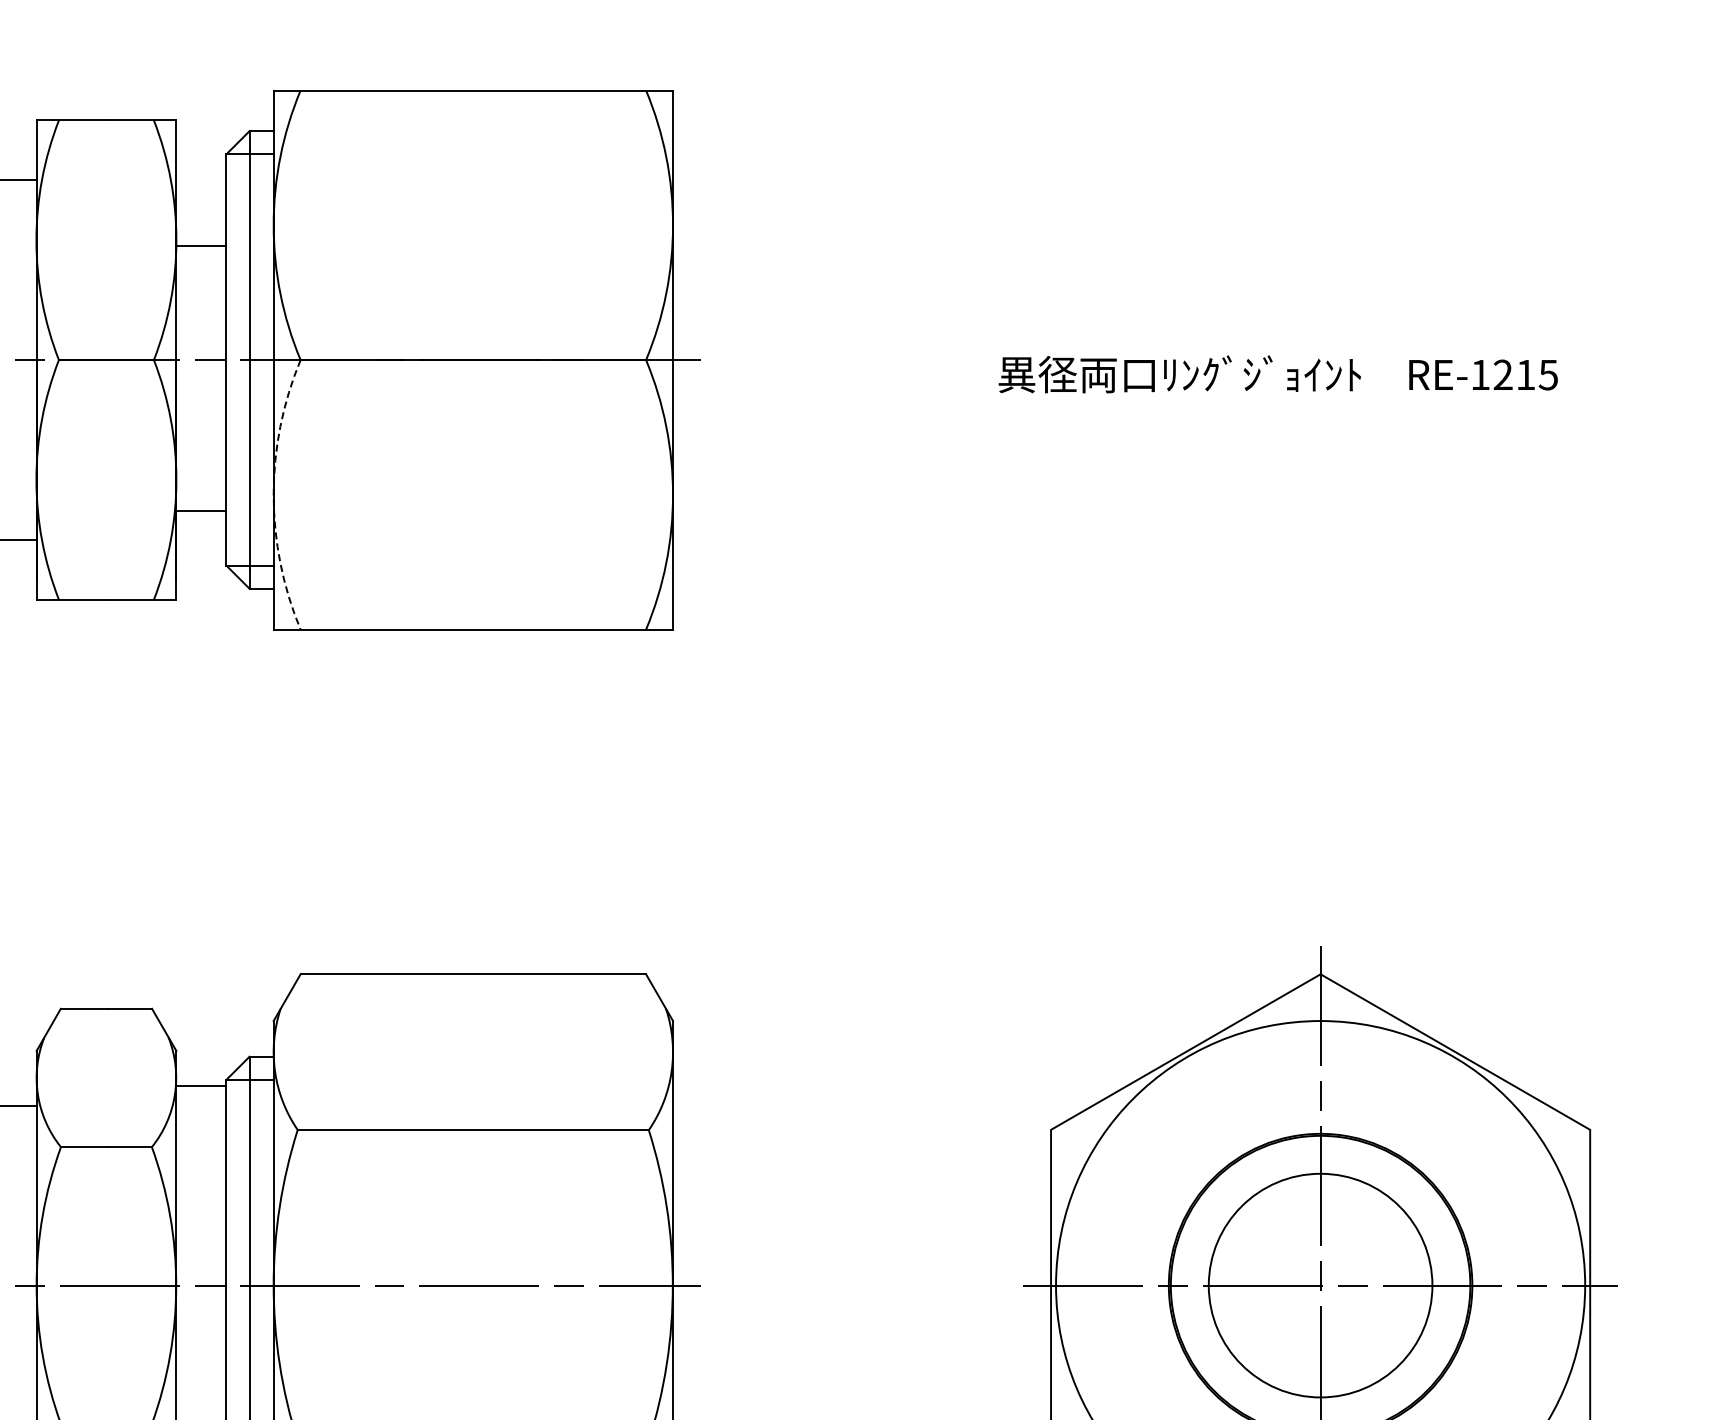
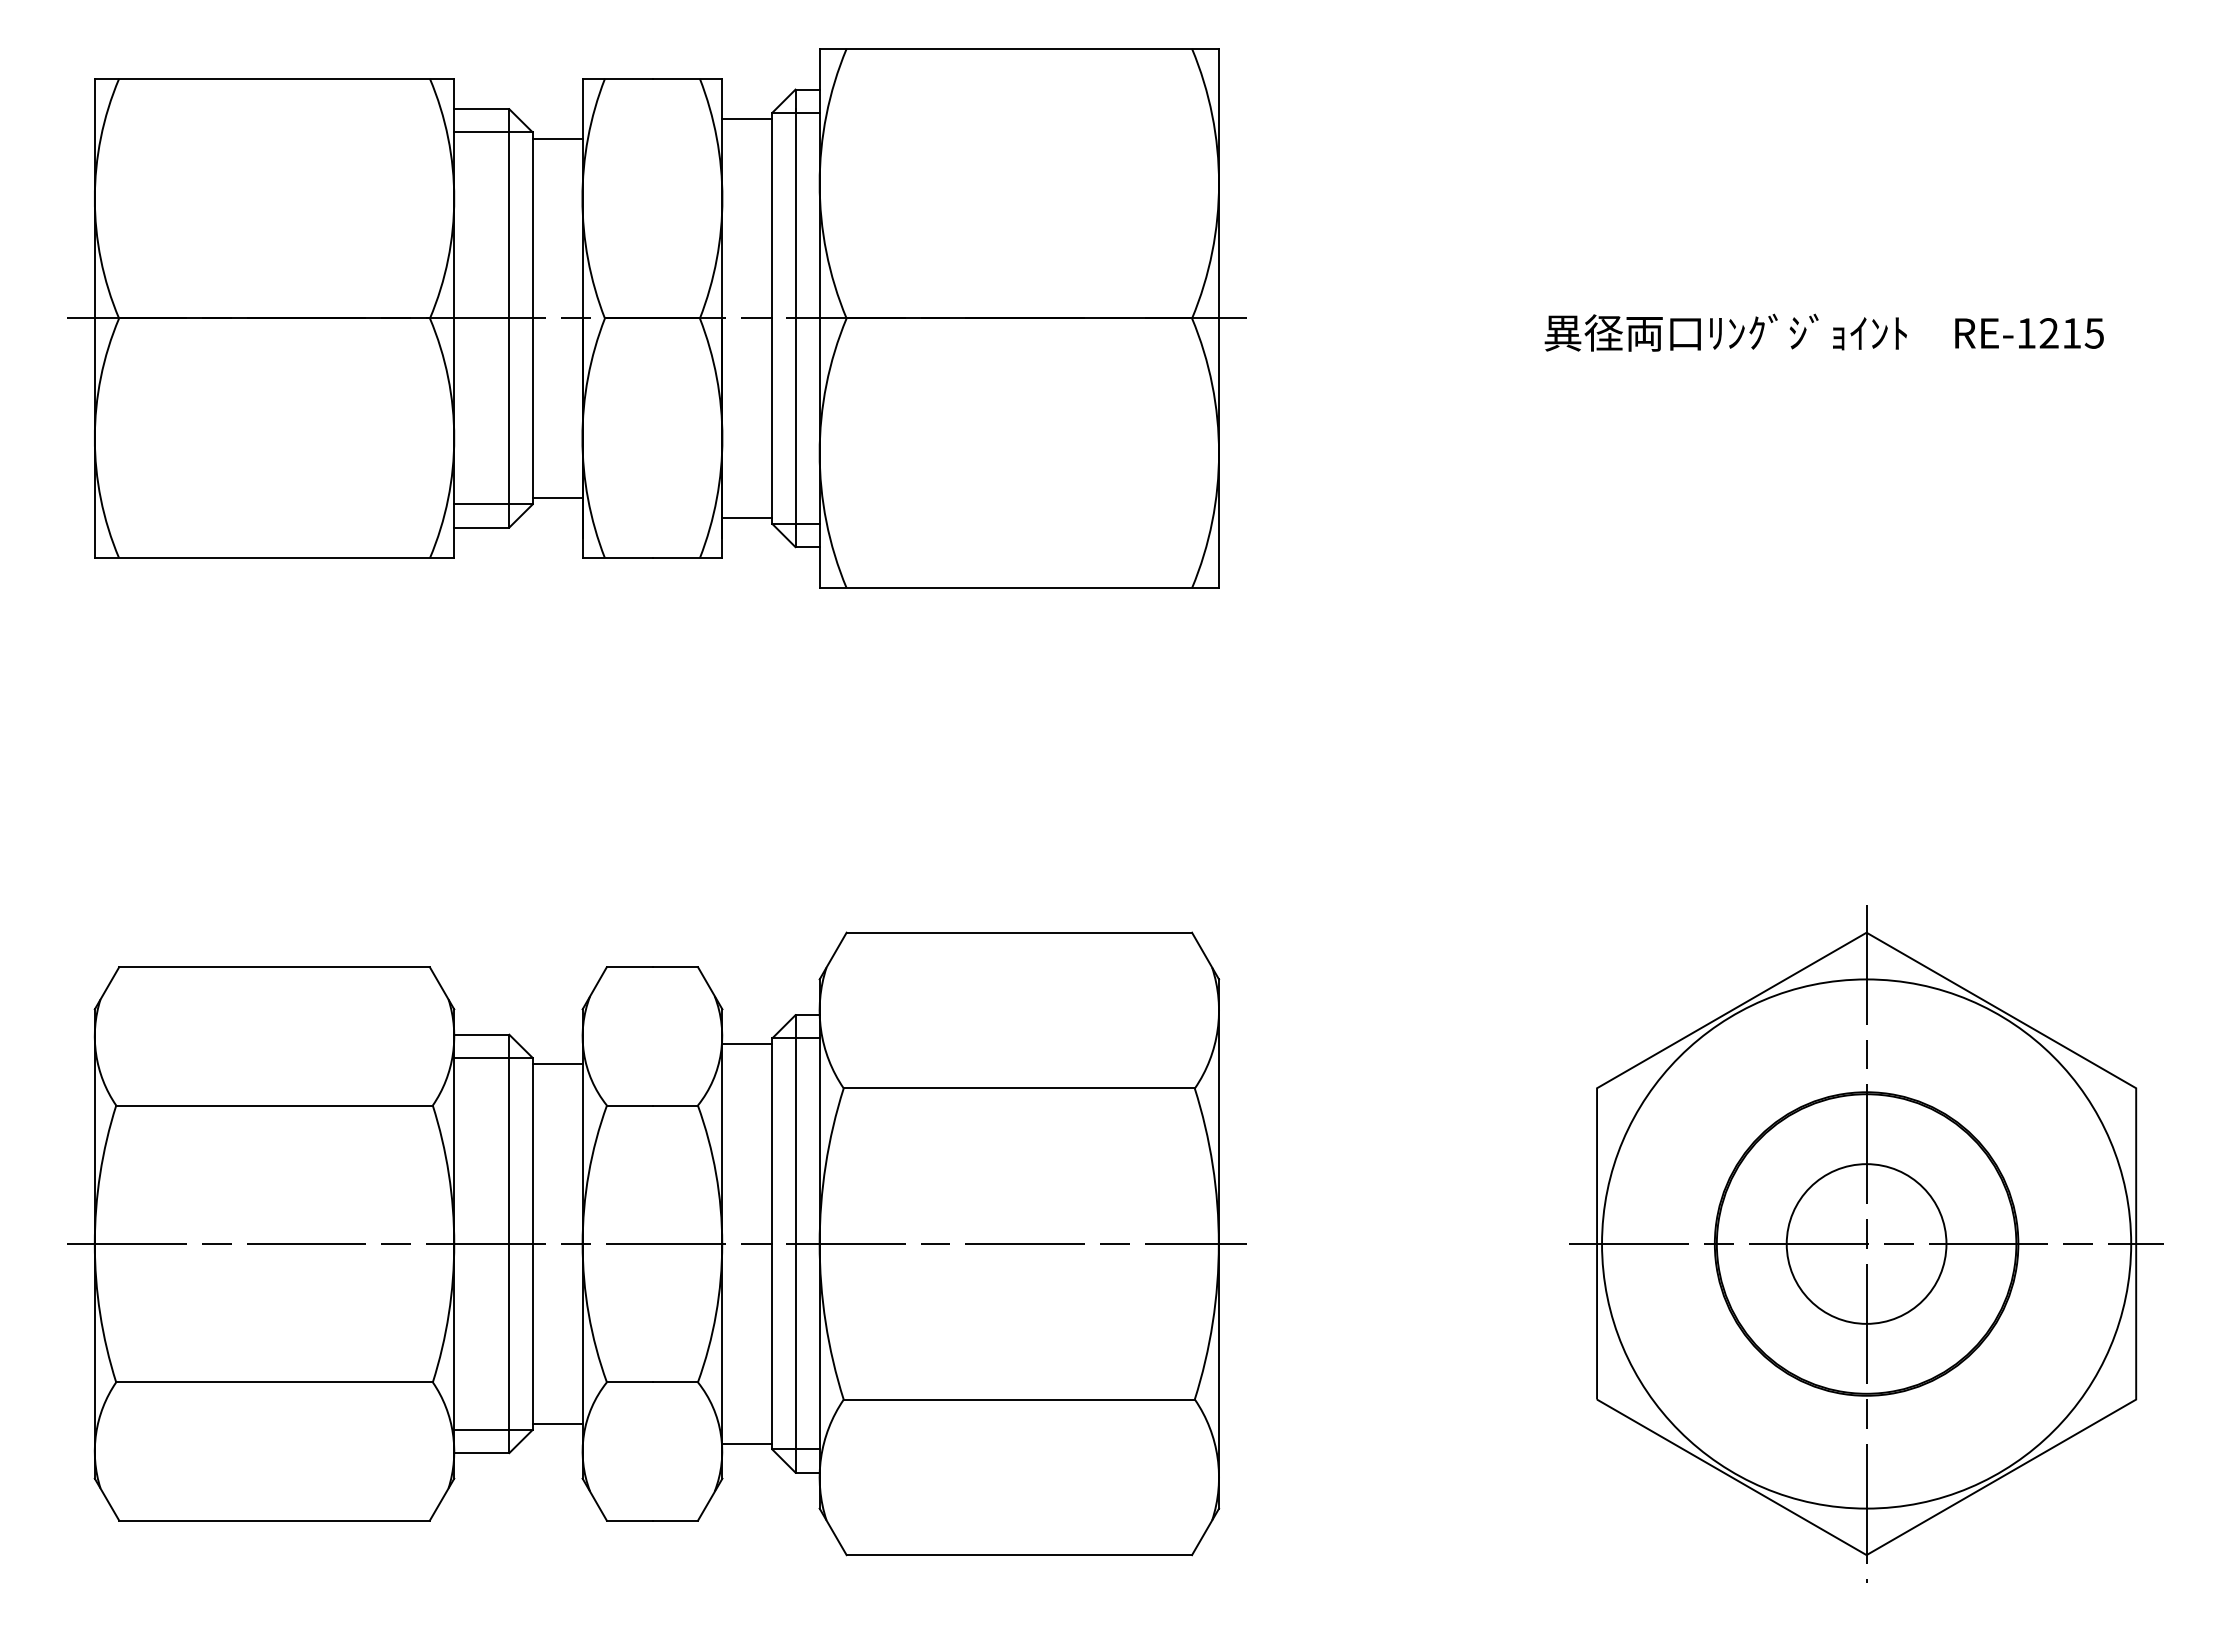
line: (201, 246) -> (747, 118), moved
arc: (273, 495) -> (819, 453), dashed -> solid
line: (201, 511) -> (747, 518), moved
circle: (1320, 1285) -> (1866, 1243), size x0.71

